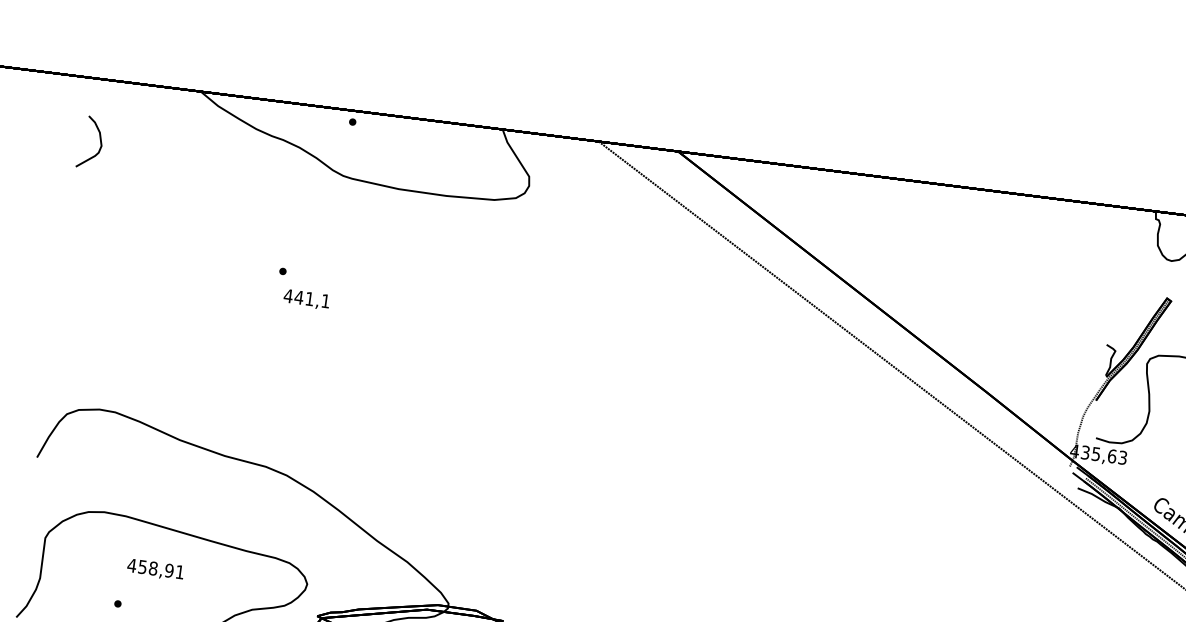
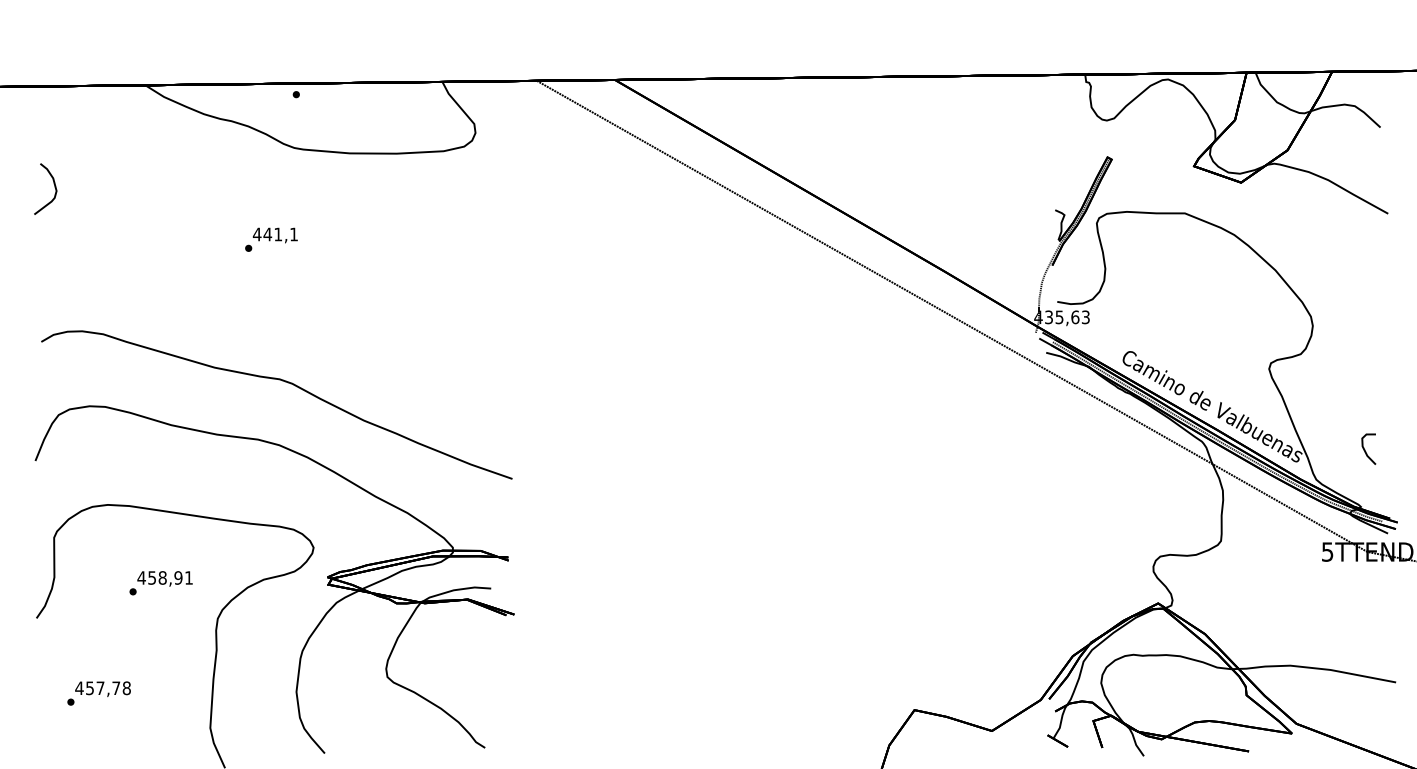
curve: (99, 142) -> (54, 187), moved
text: (305, 299) -> (274, 235), moved
curve: (298, 411) -> (282, 381), added
text: (155, 569) -> (164, 578), moved

